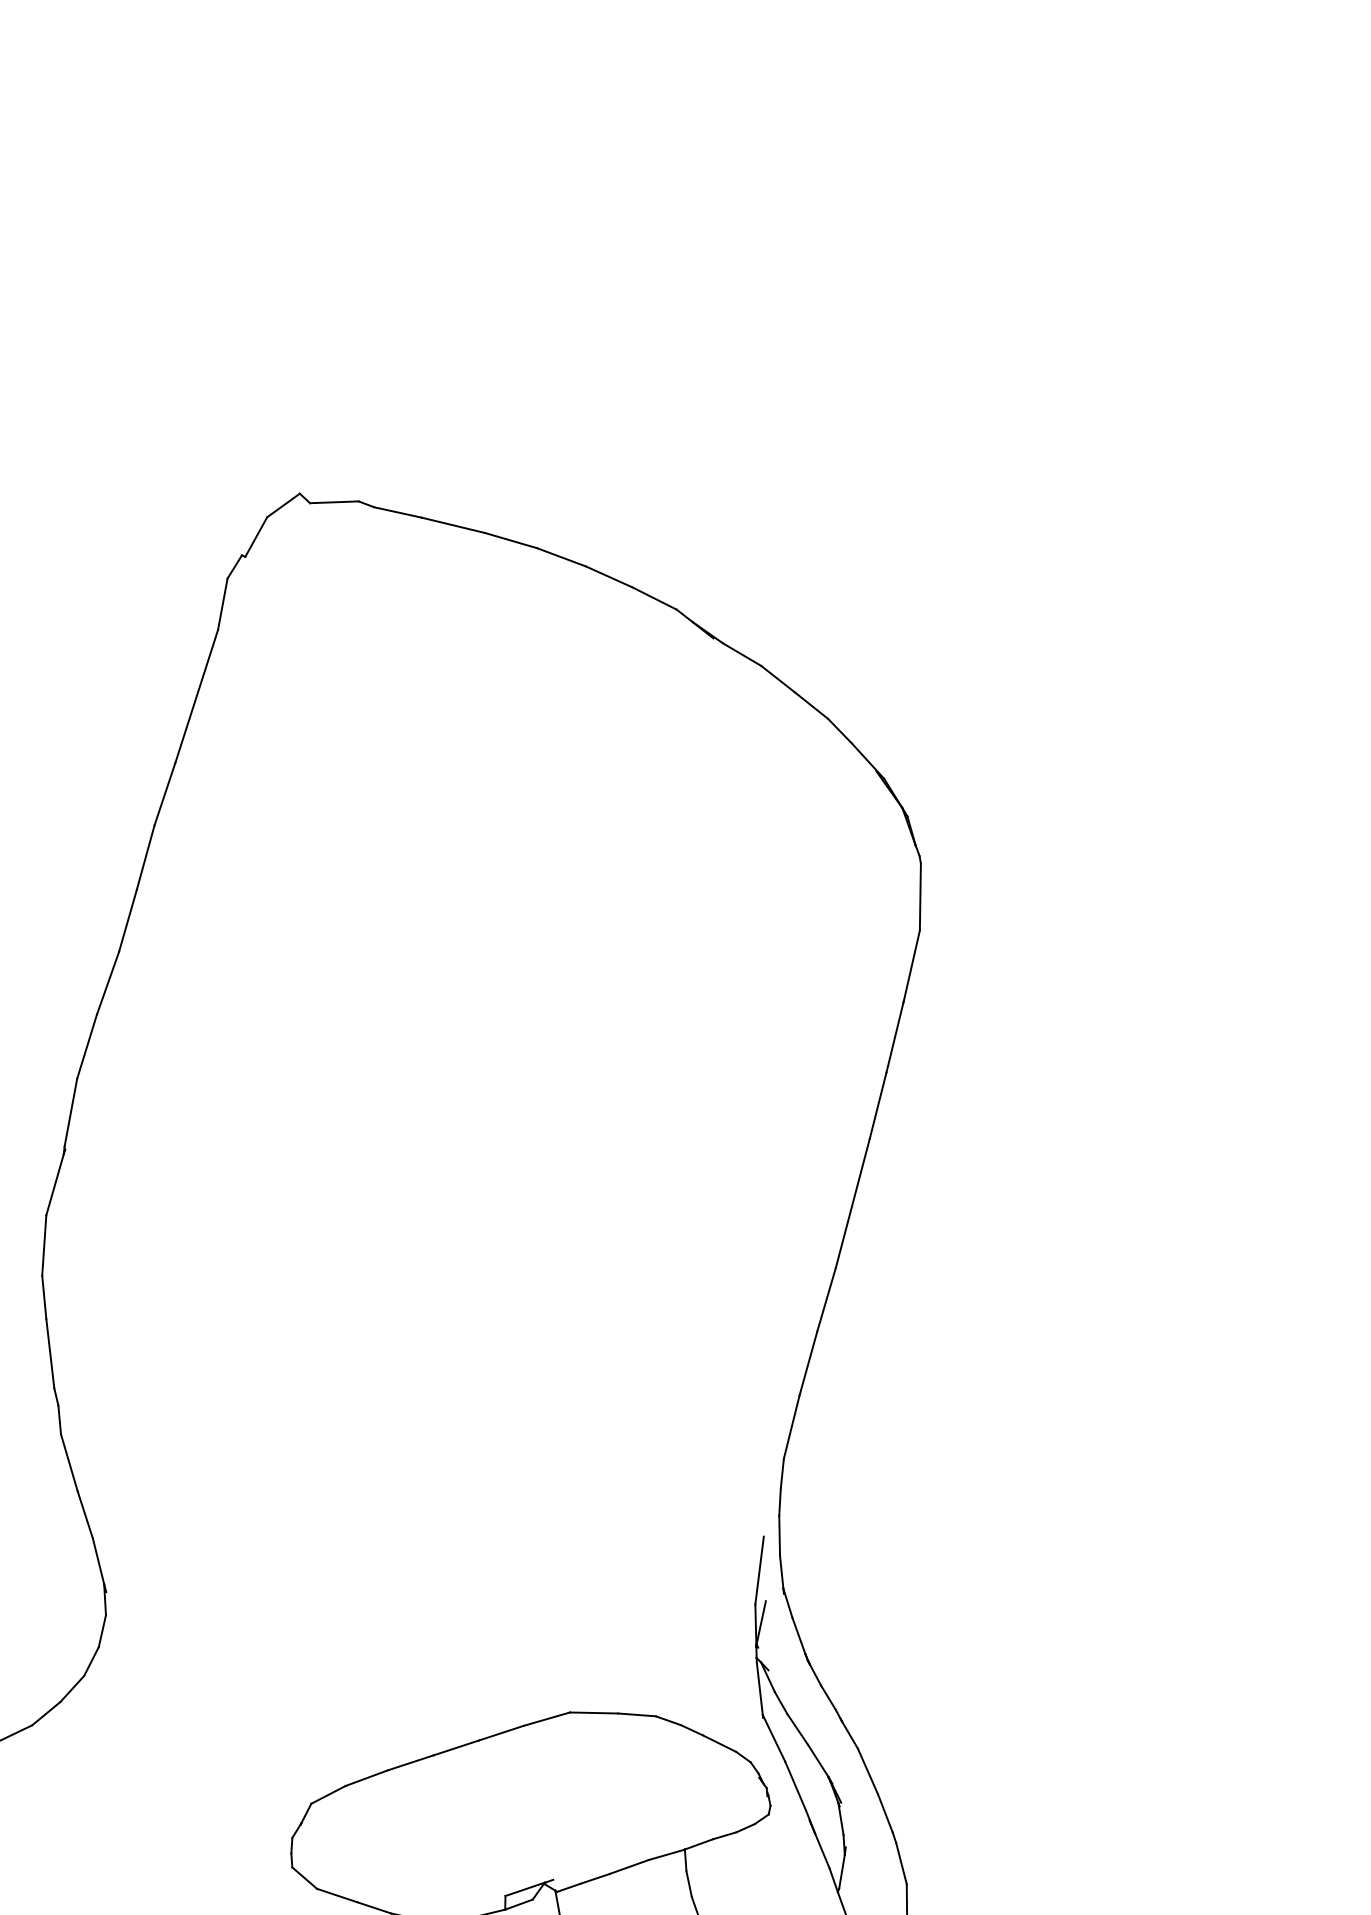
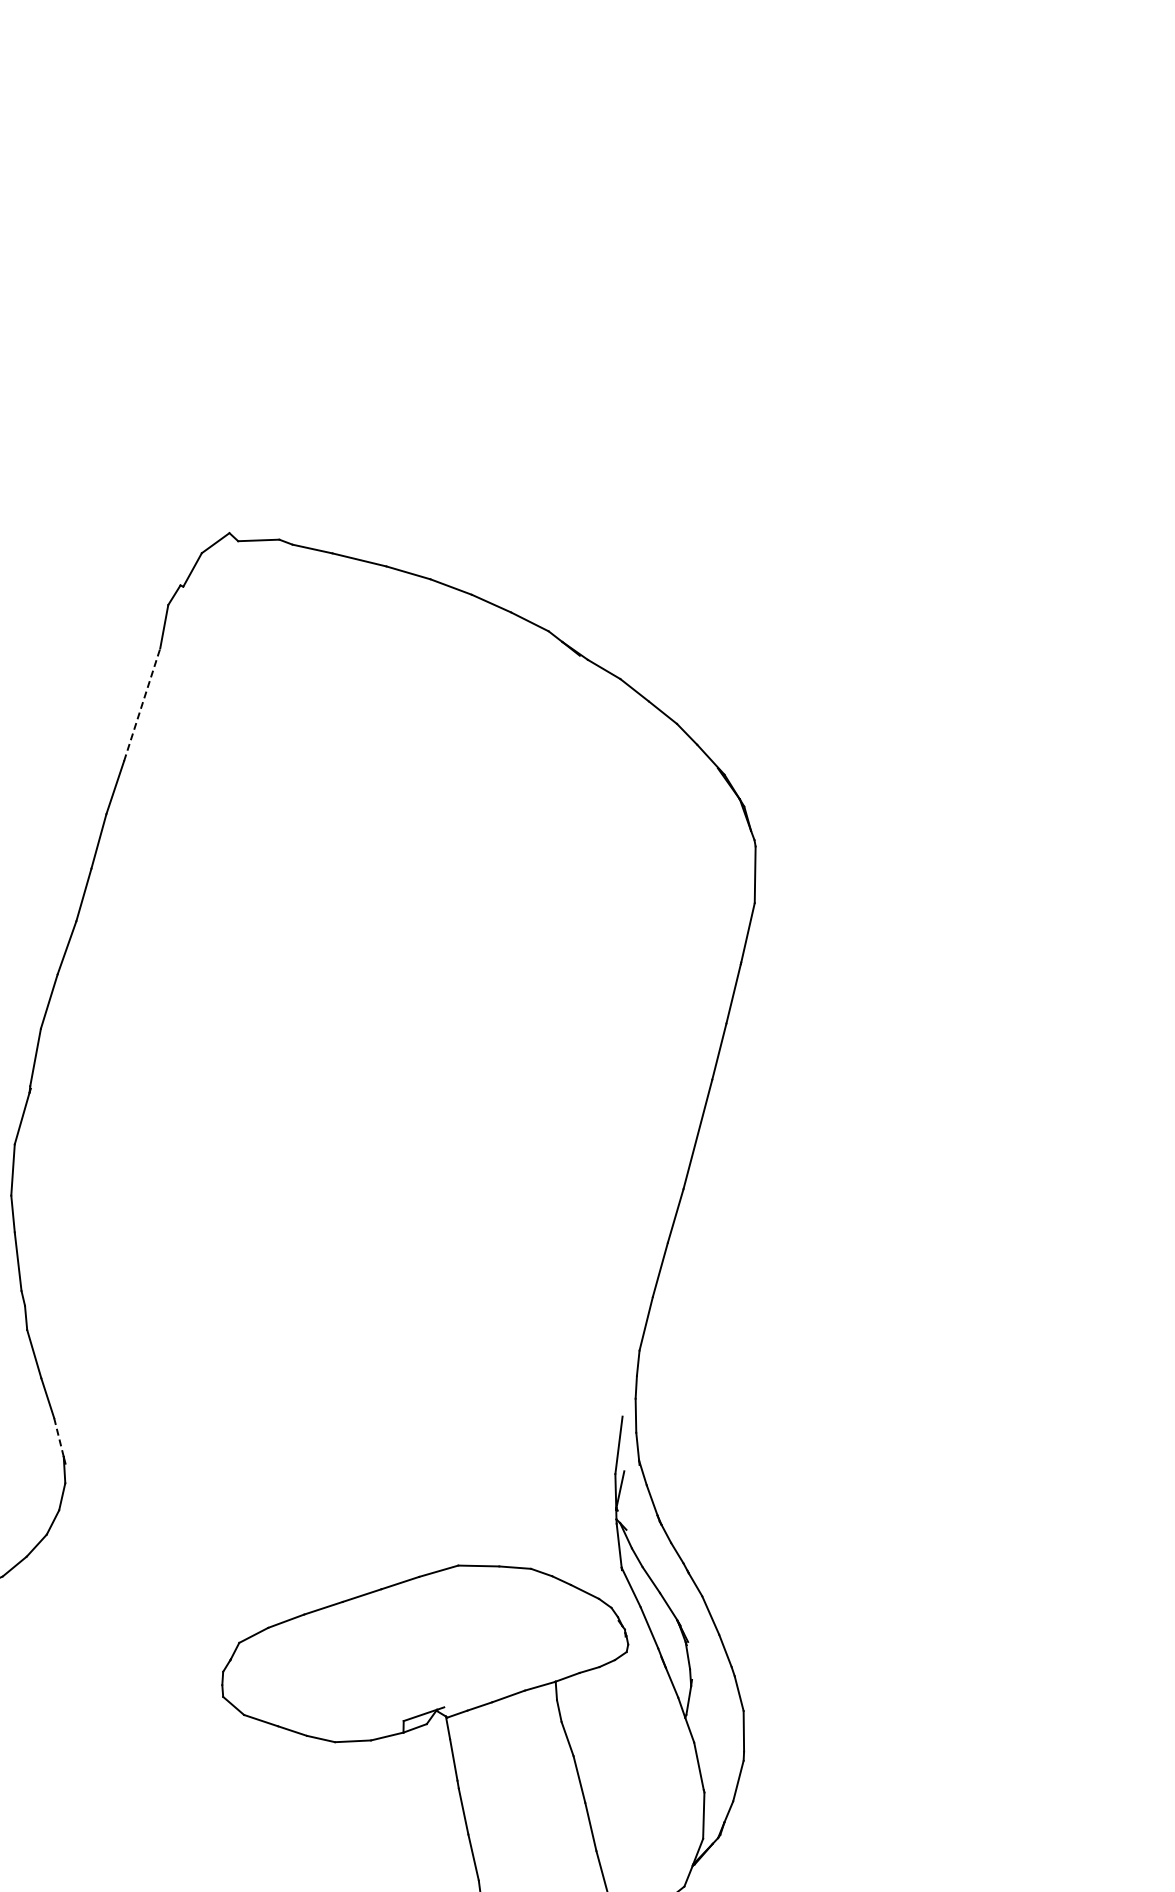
line: (197, 695) -> (142, 704), solid -> dashed
line: (97, 1561) -> (58, 1437), solid -> dashed

